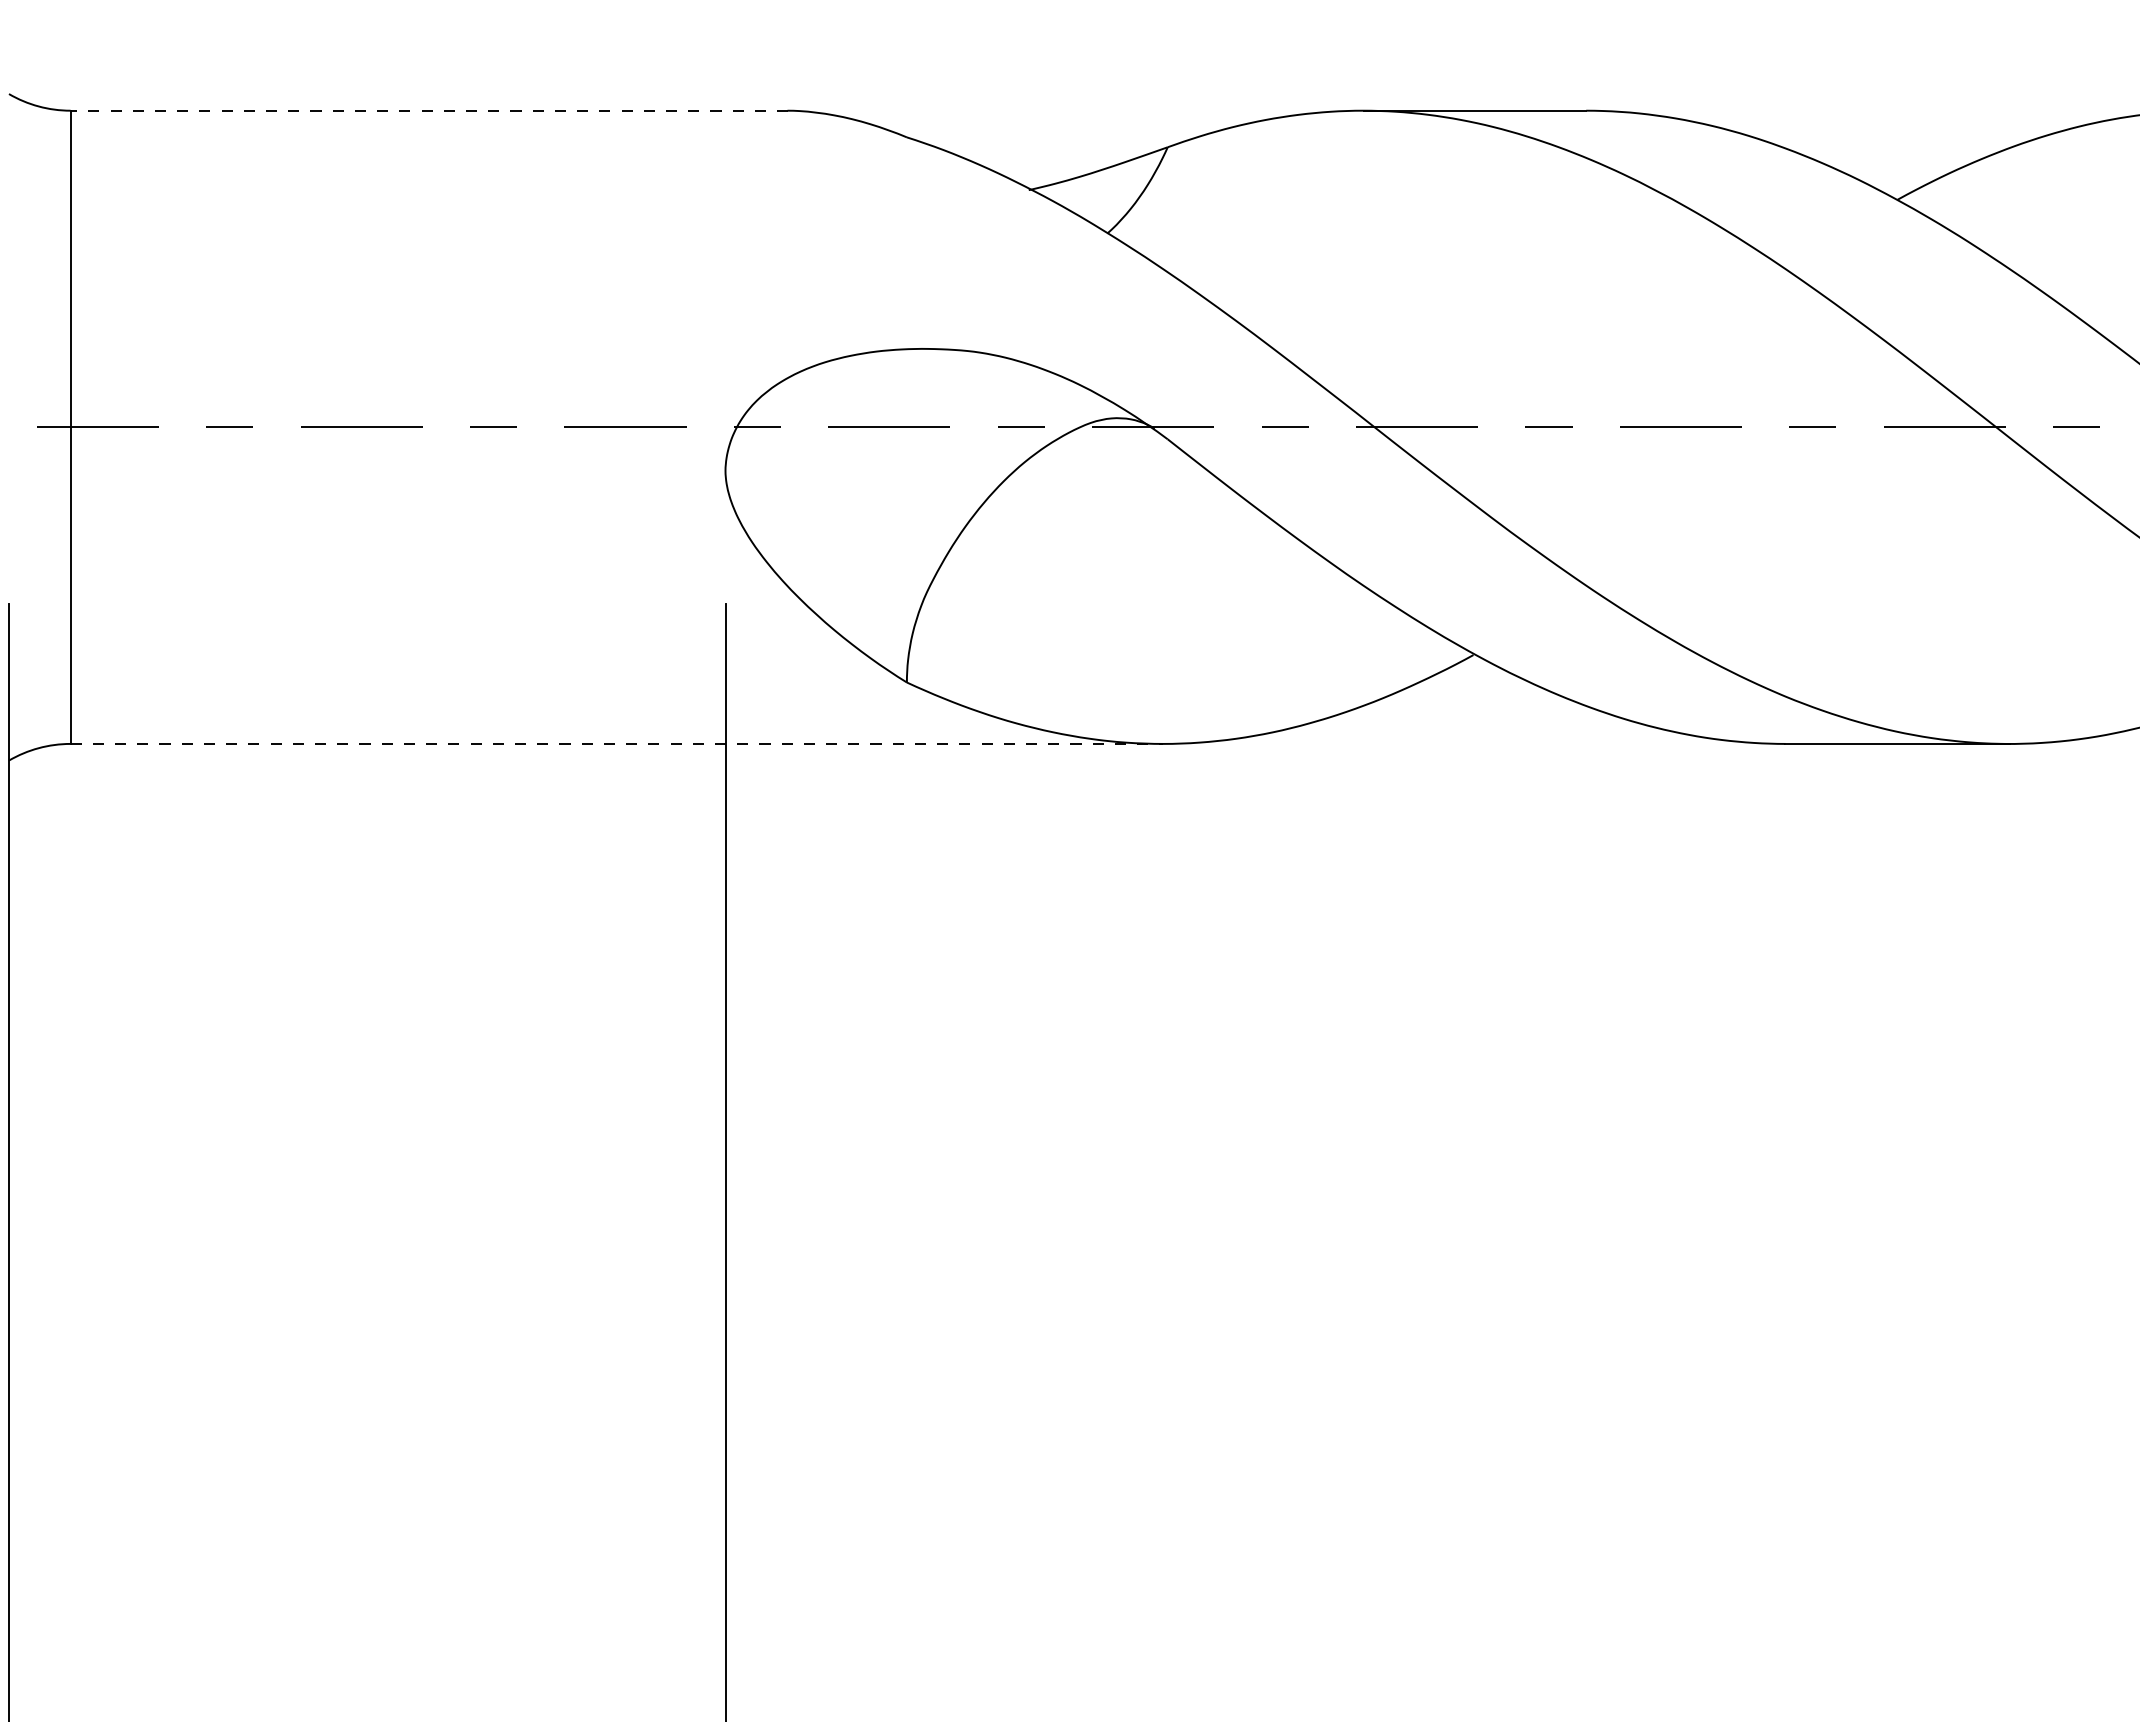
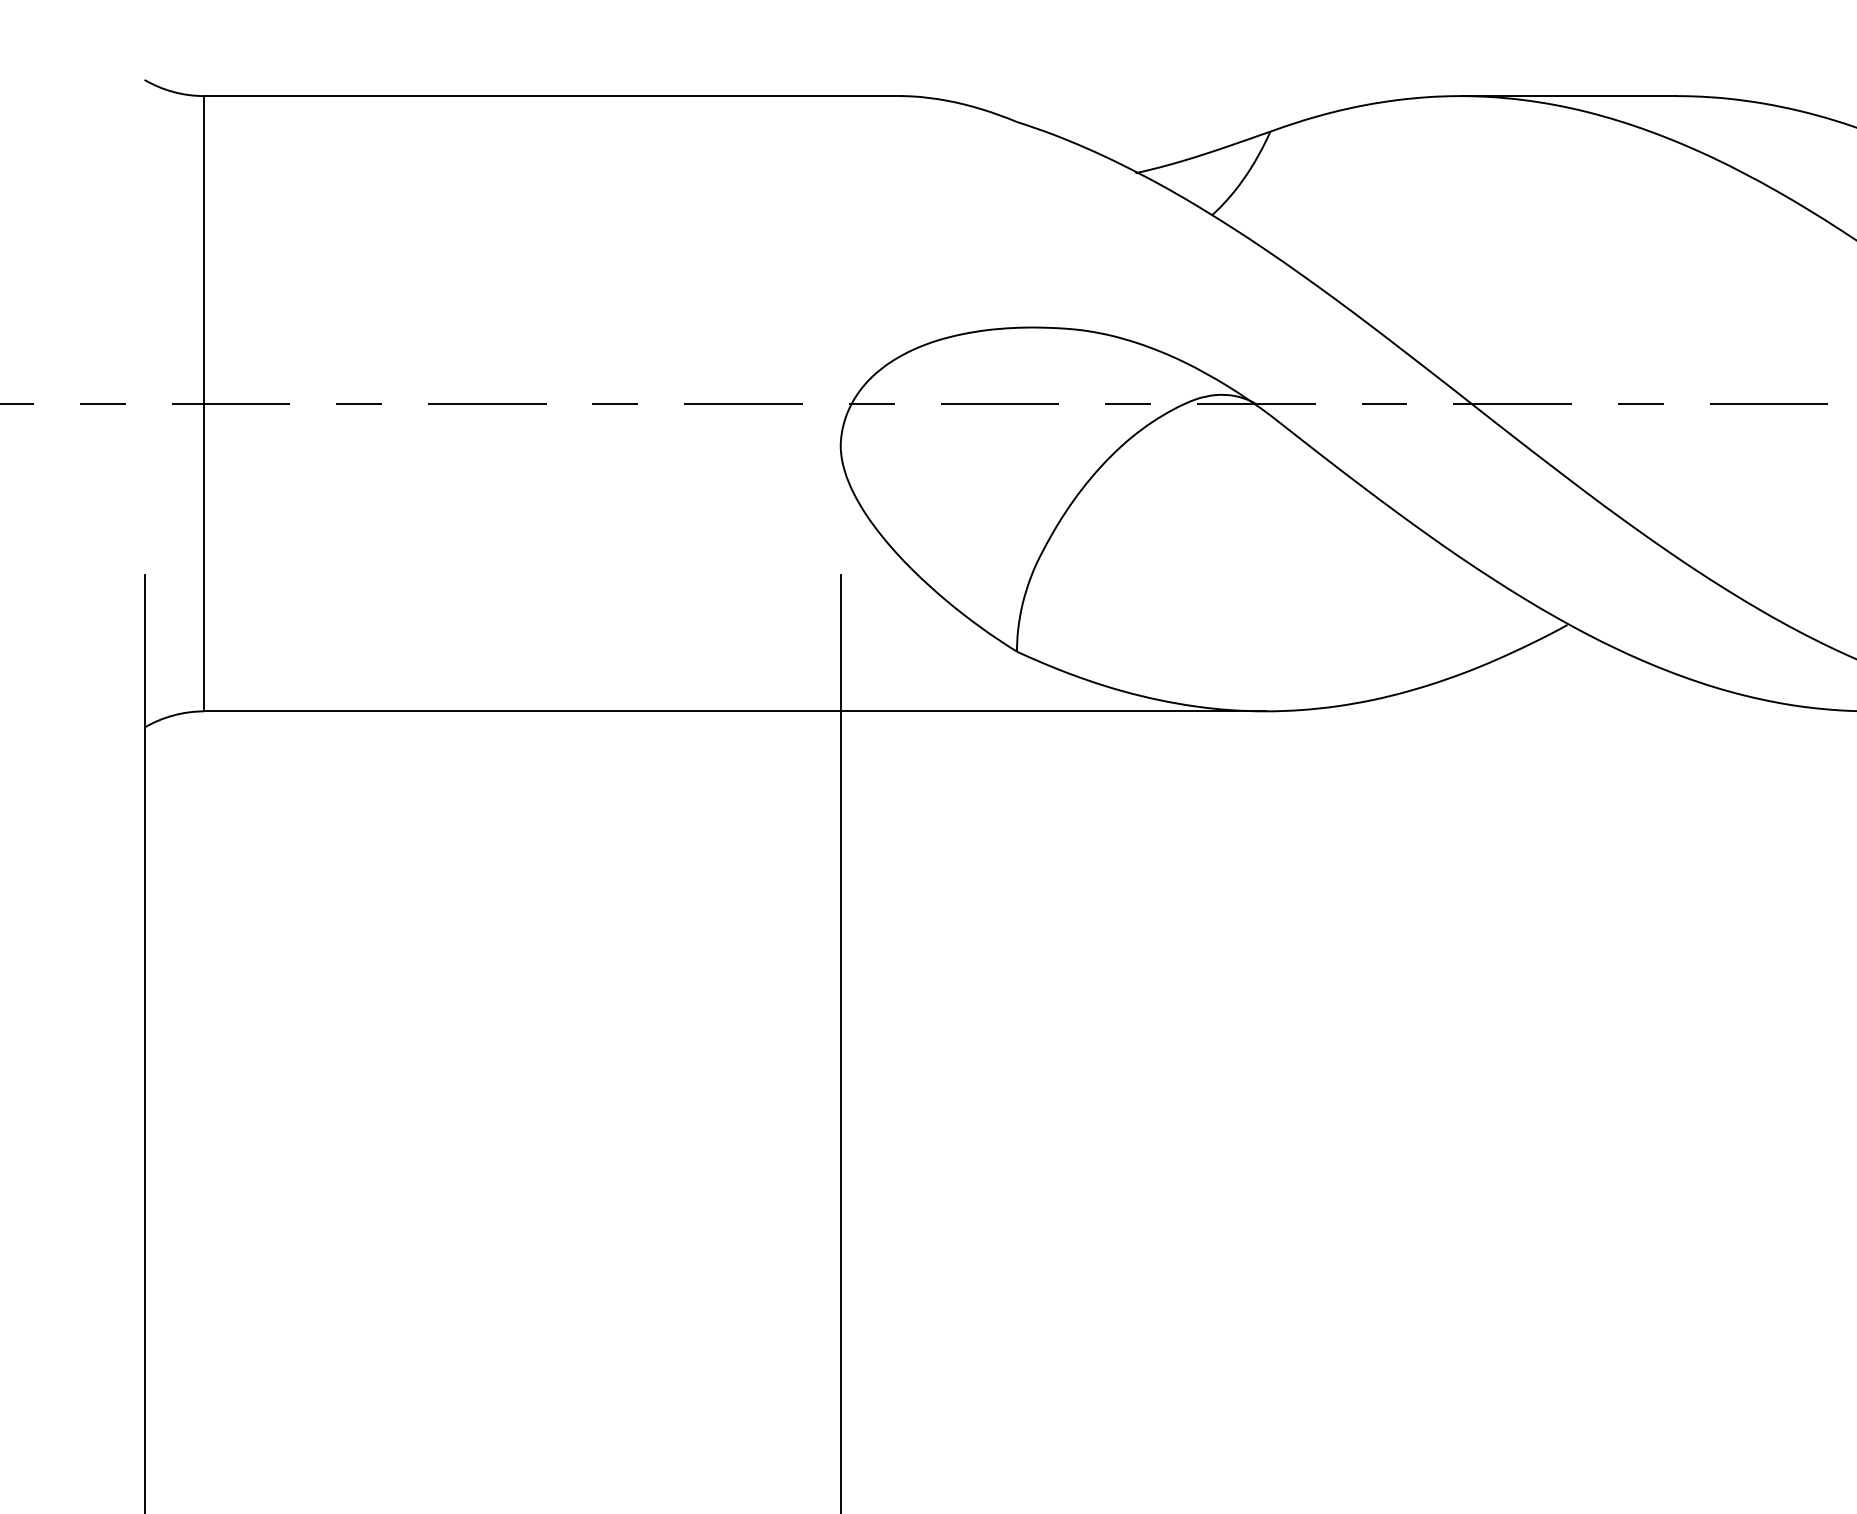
line: (429, 110) -> (553, 95), dashed -> solid
line: (617, 743) -> (735, 710), dashed -> solid

